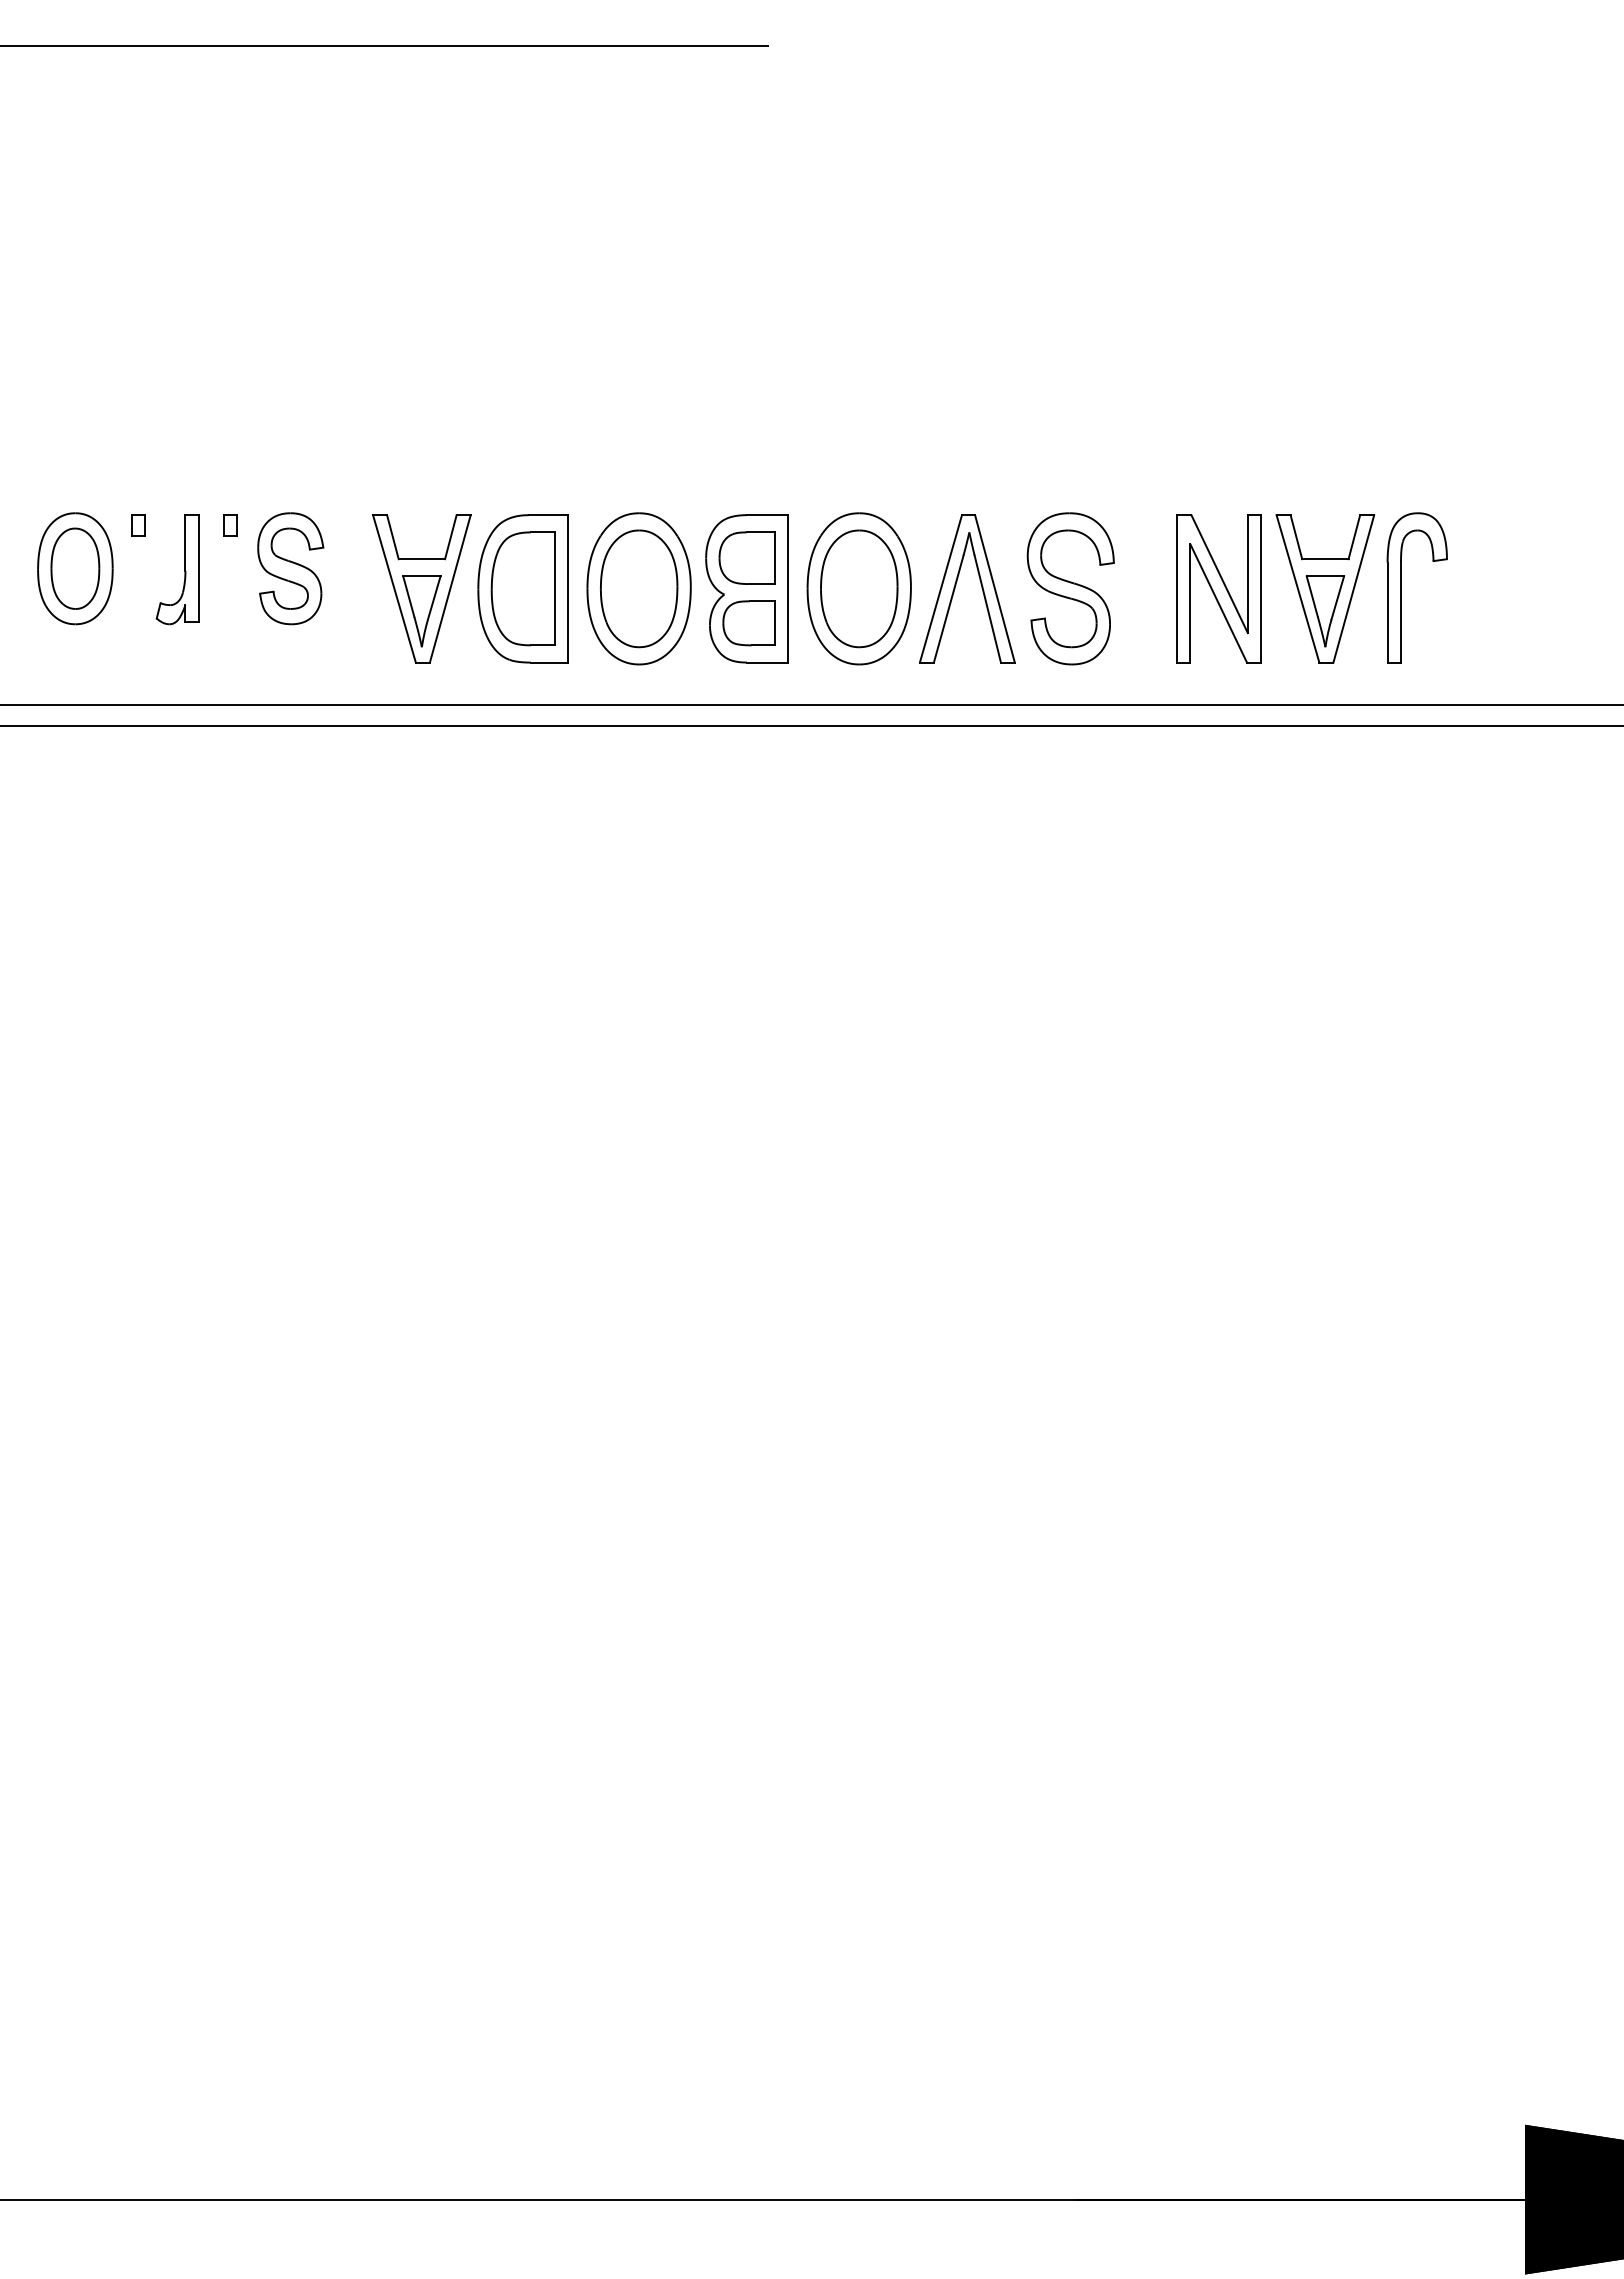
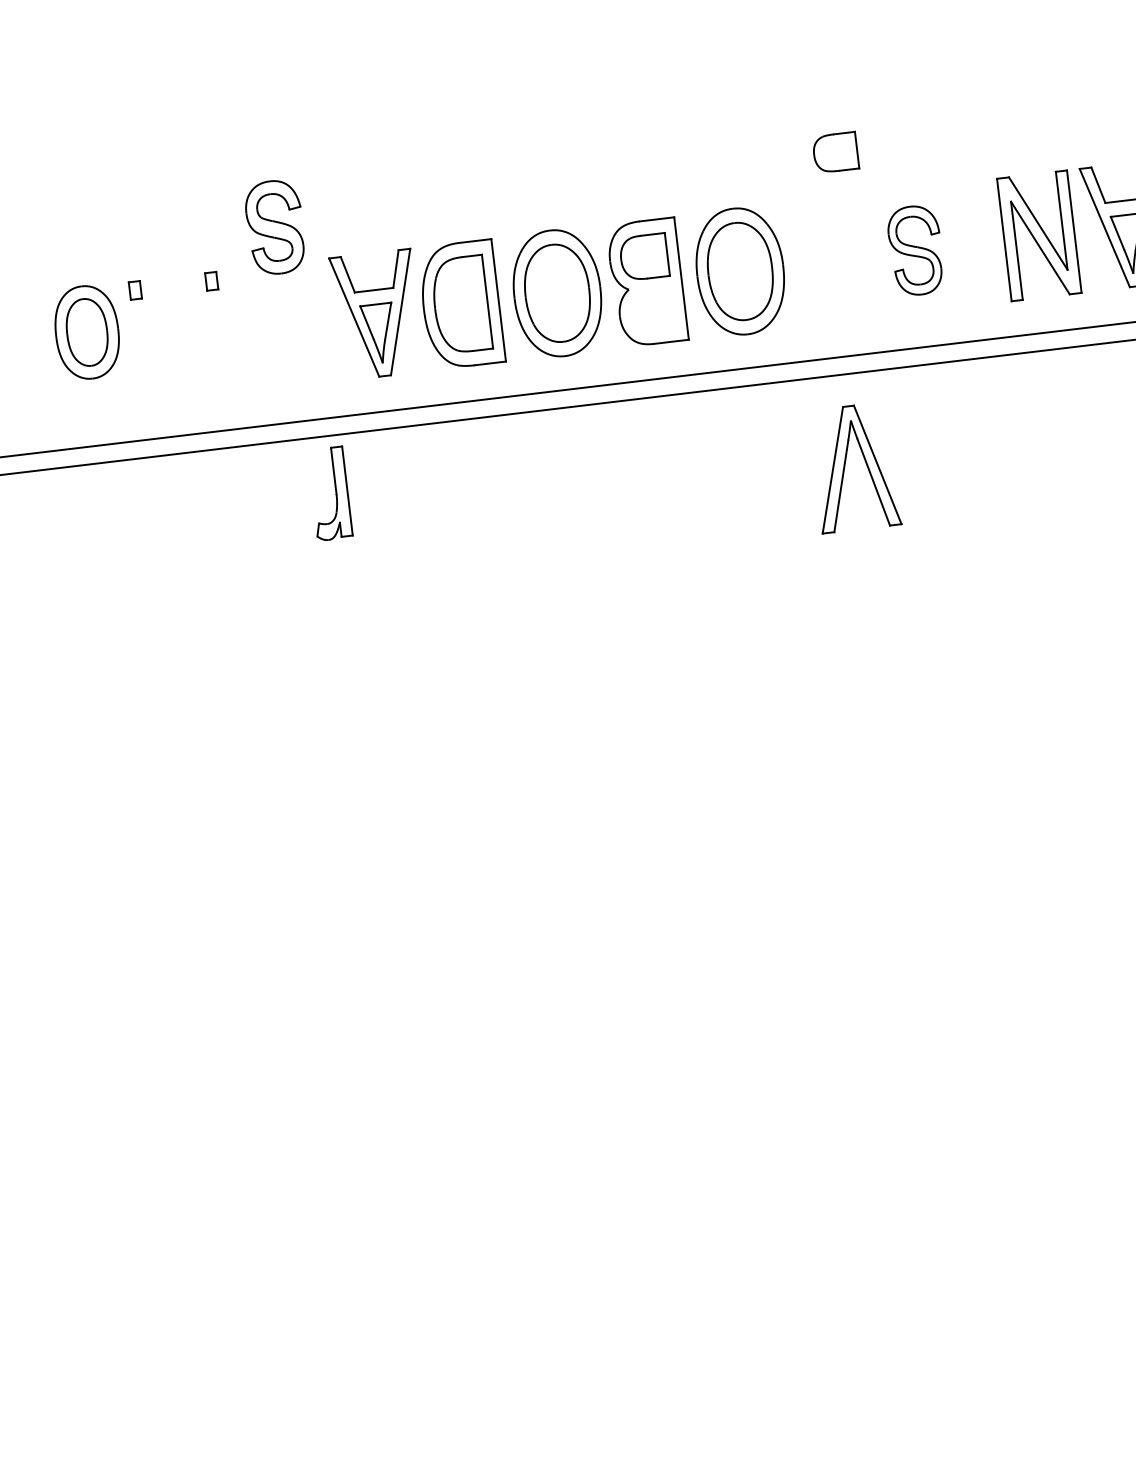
part: (290, 568) -> (275, 227), moved
part: (184, 569) -> (335, 493), moved
part: (956, 585) -> (845, 465), moved
part: (1070, 588) -> (915, 250), size x0.7
part: (748, 623) -> (835, 152), moved

